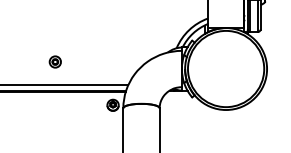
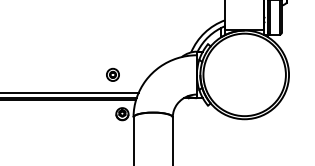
part: (54, 61) -> (112, 74), moved

